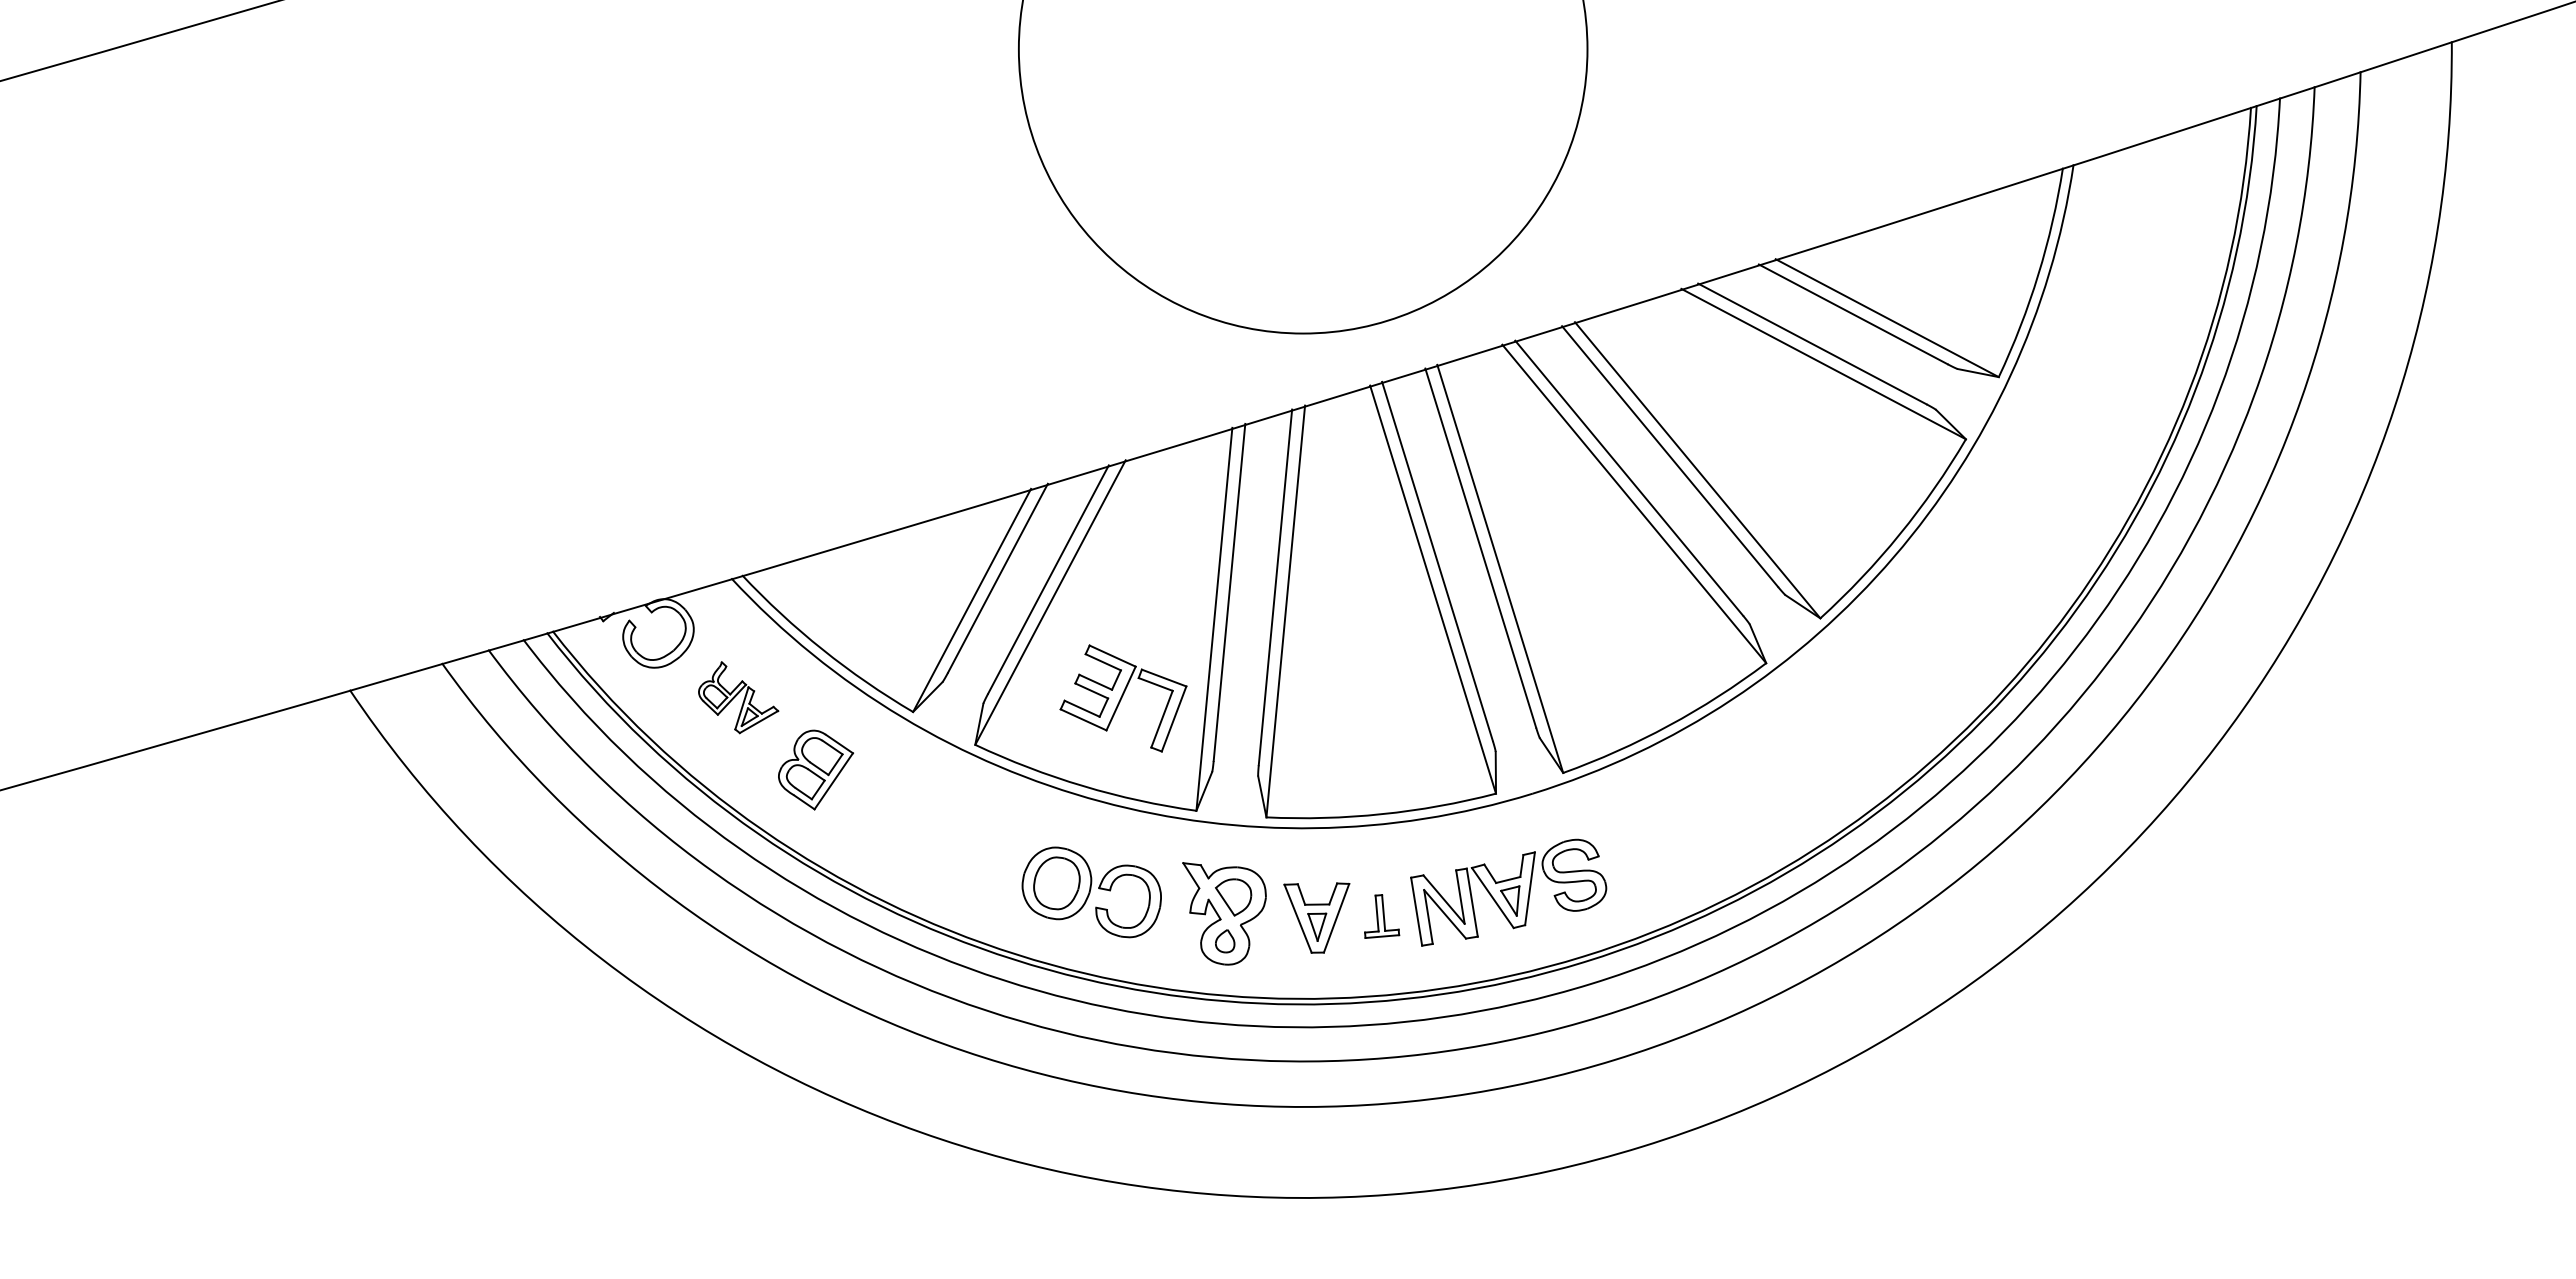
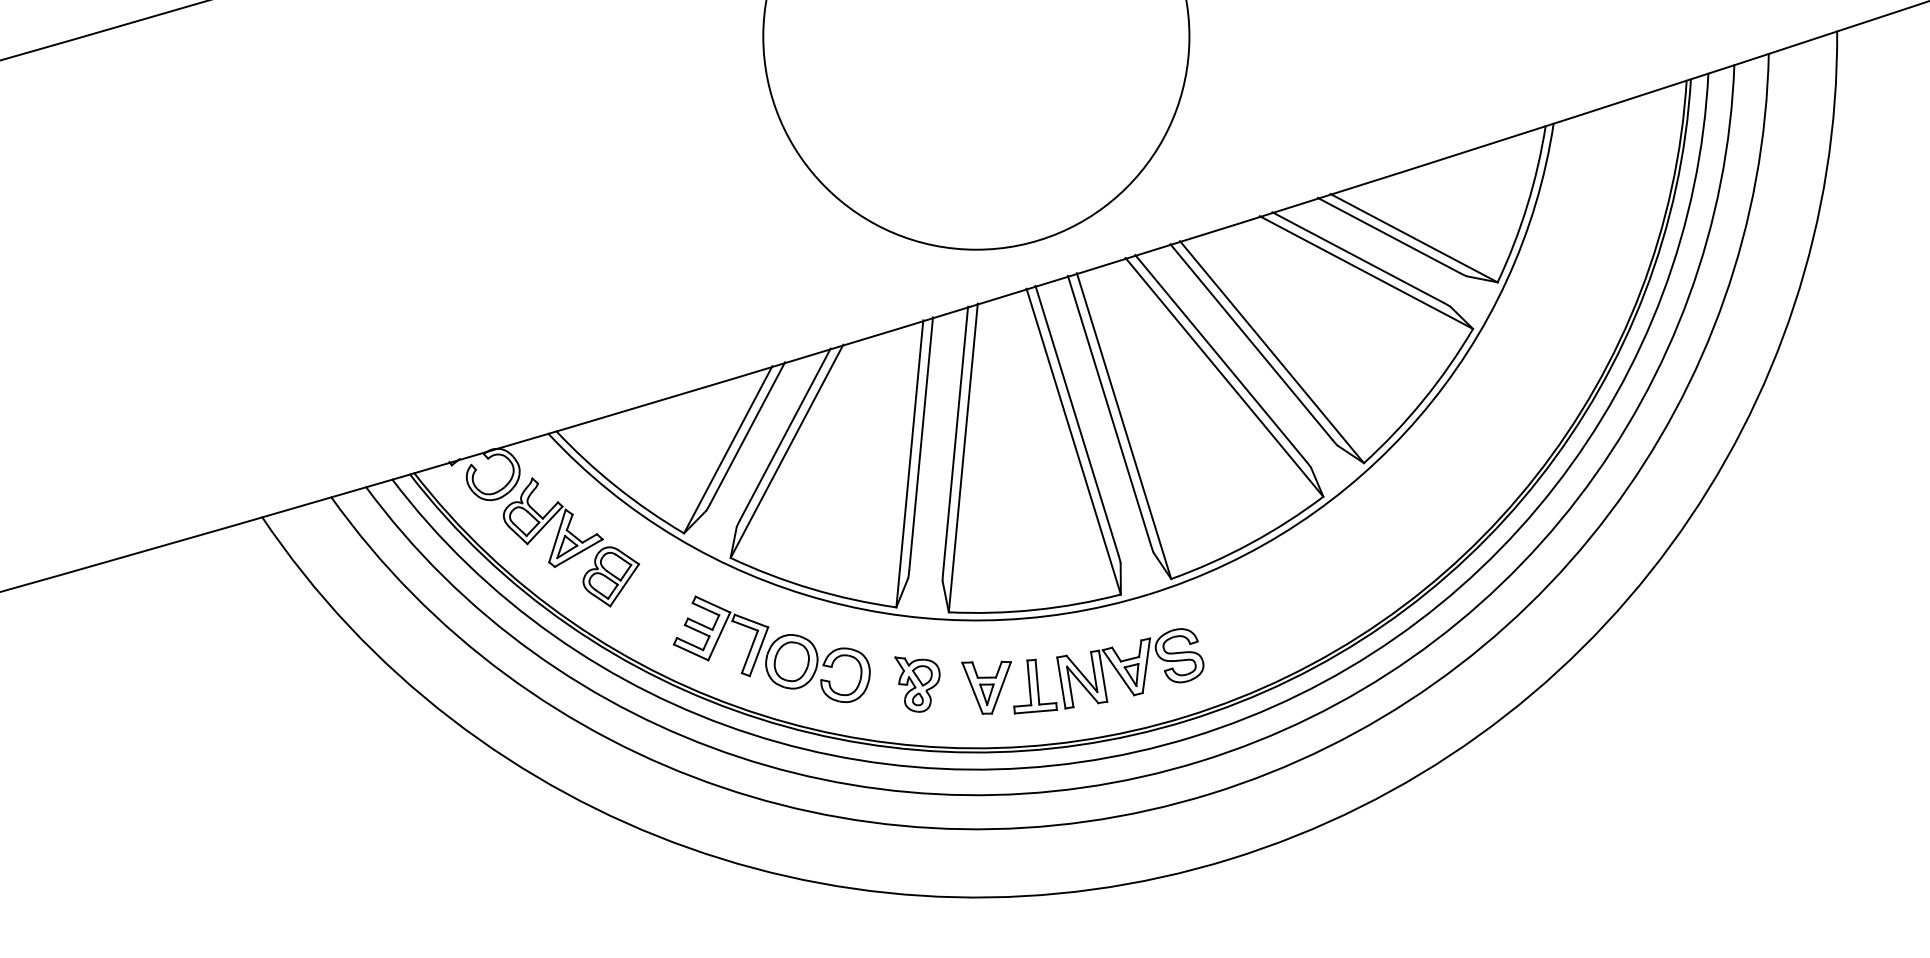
part: (738, 697) -> (553, 522), size x1.67
part: (1123, 698) -> (721, 636), moved
part: (1224, 913) -> (917, 684), size x0.71
part: (1381, 916) -> (1035, 686), size x1.67

